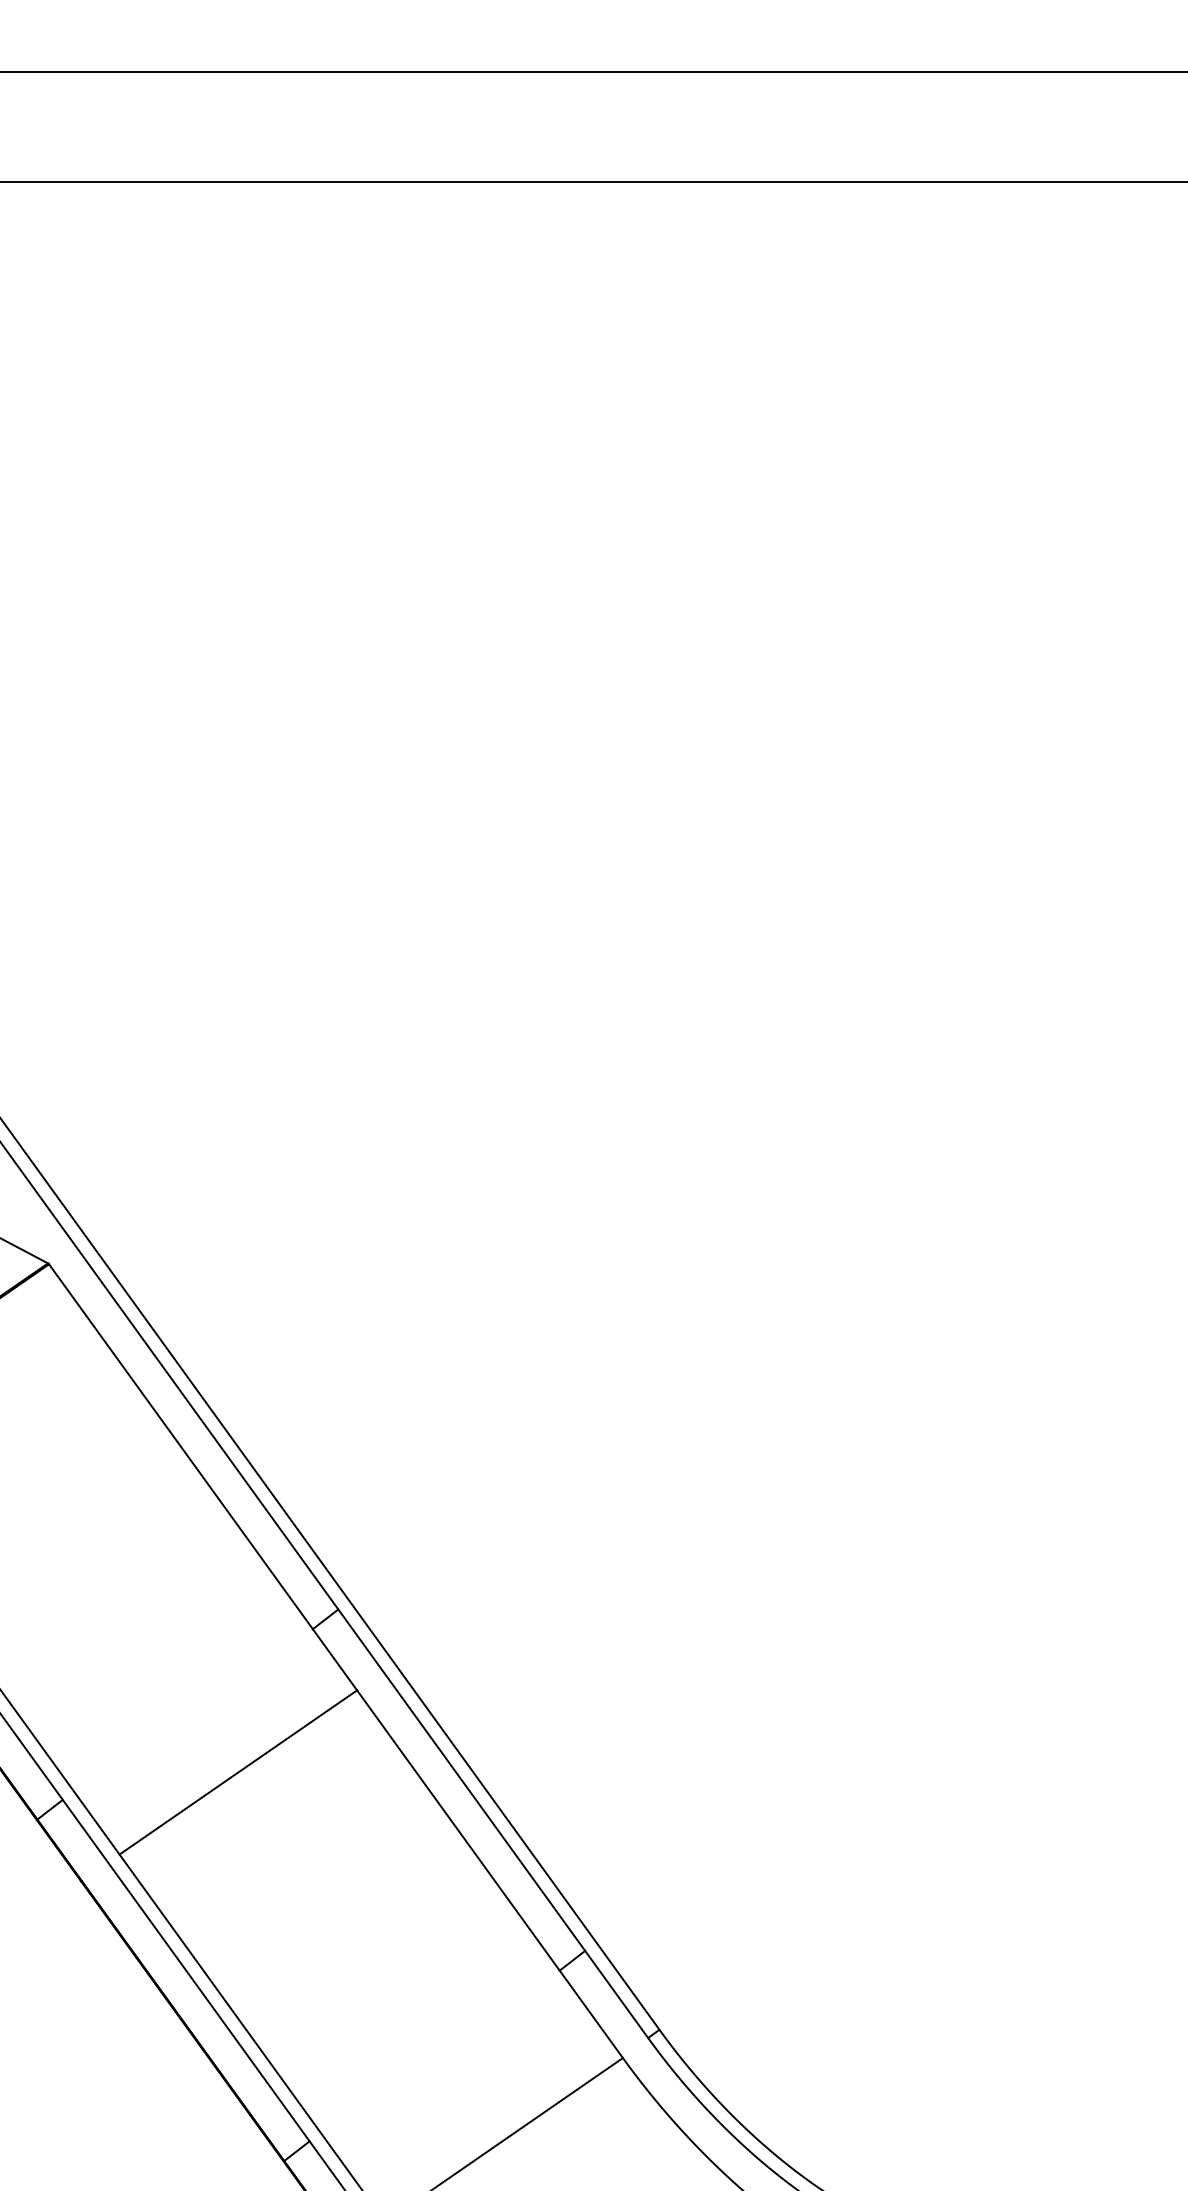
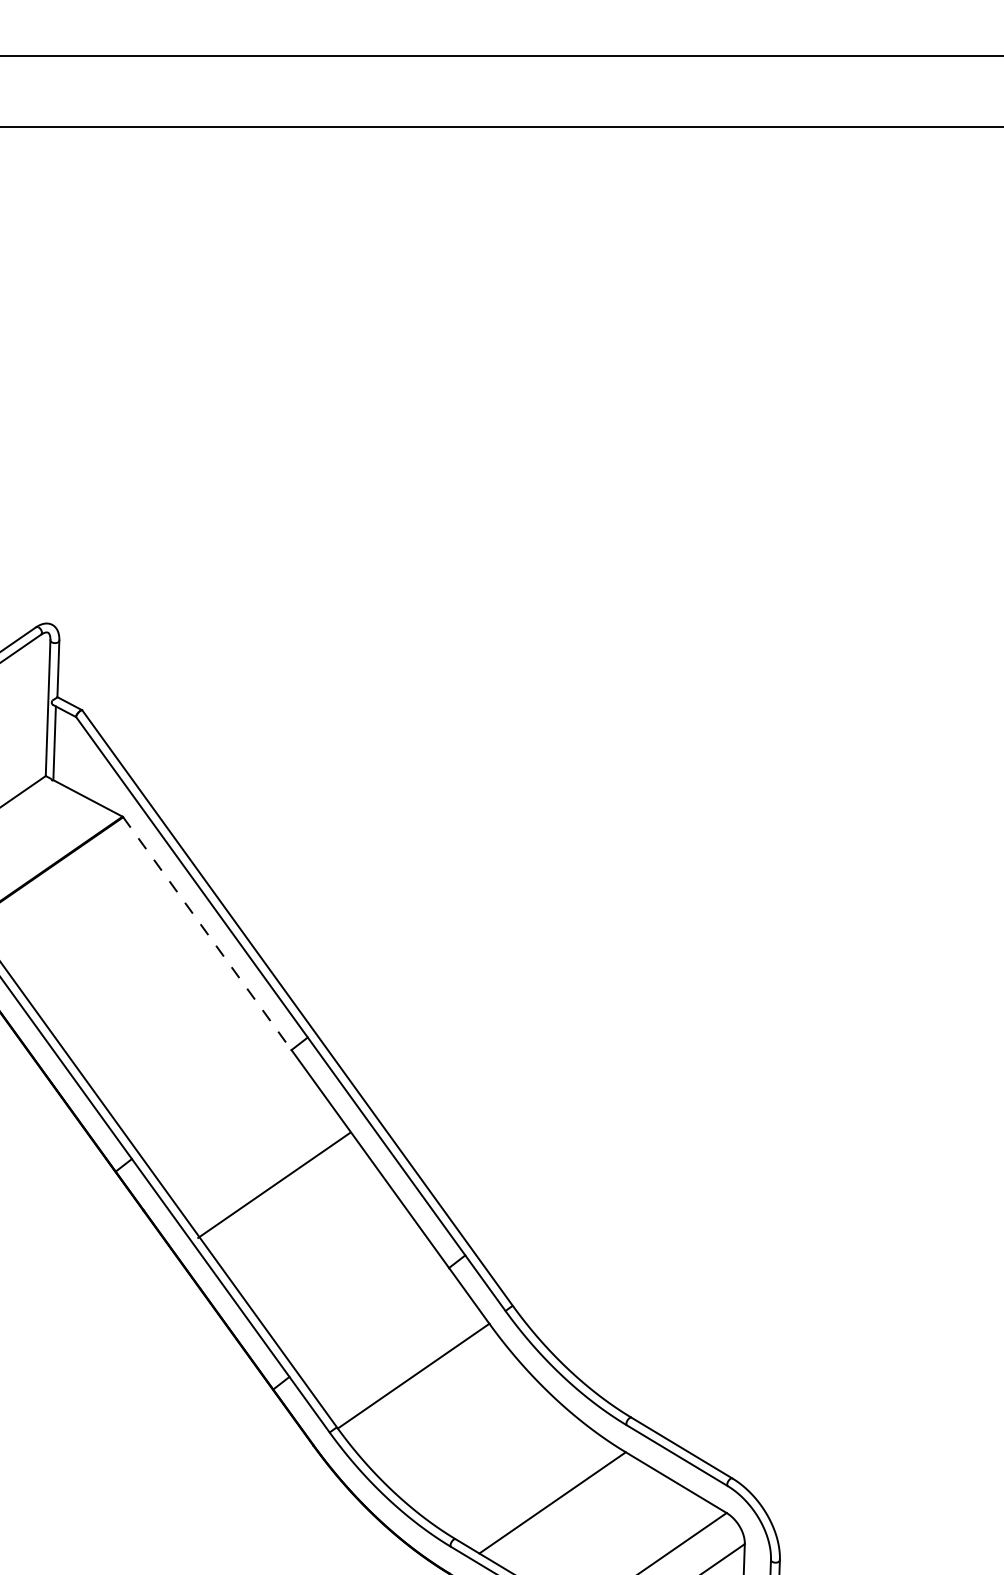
line: (181, 1446) -> (207, 933), solid -> dashed
line: (237, 1772) -> (273, 1185), moved

